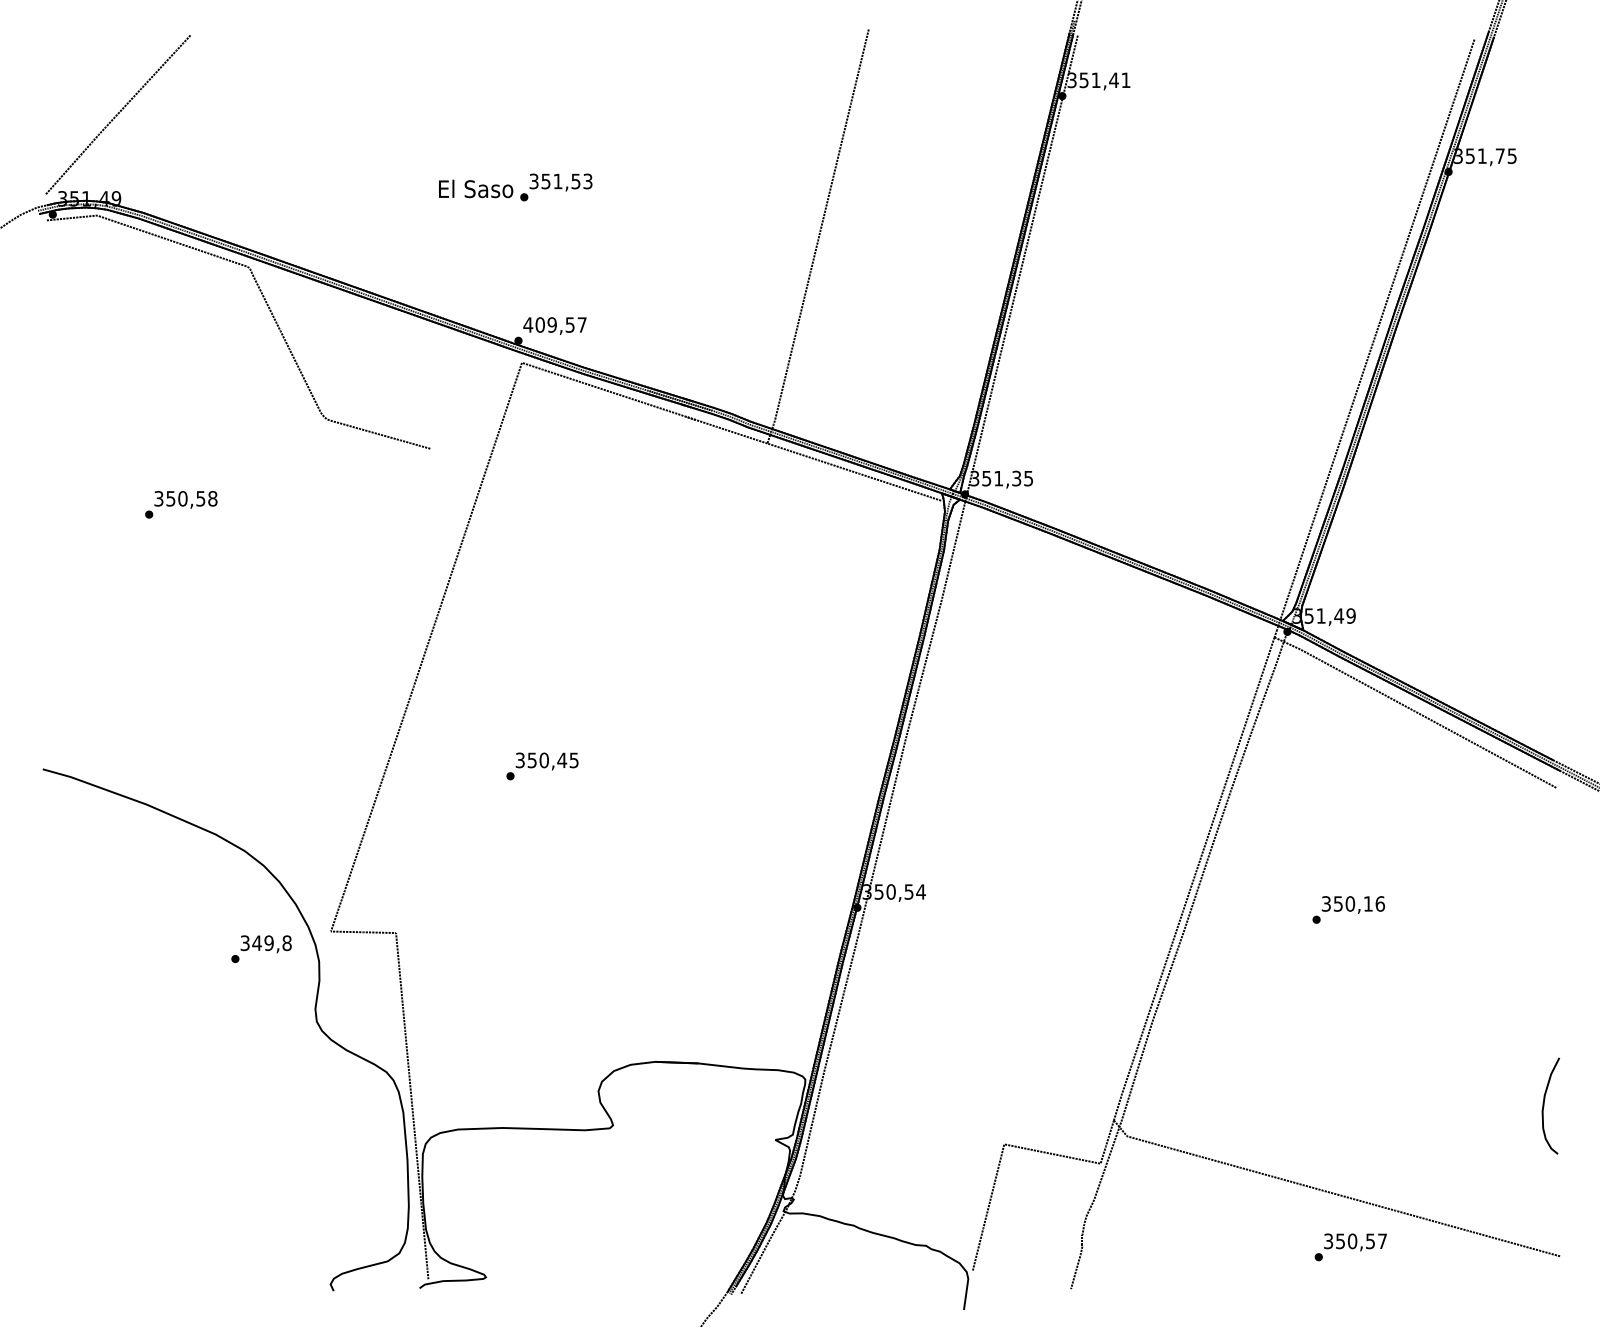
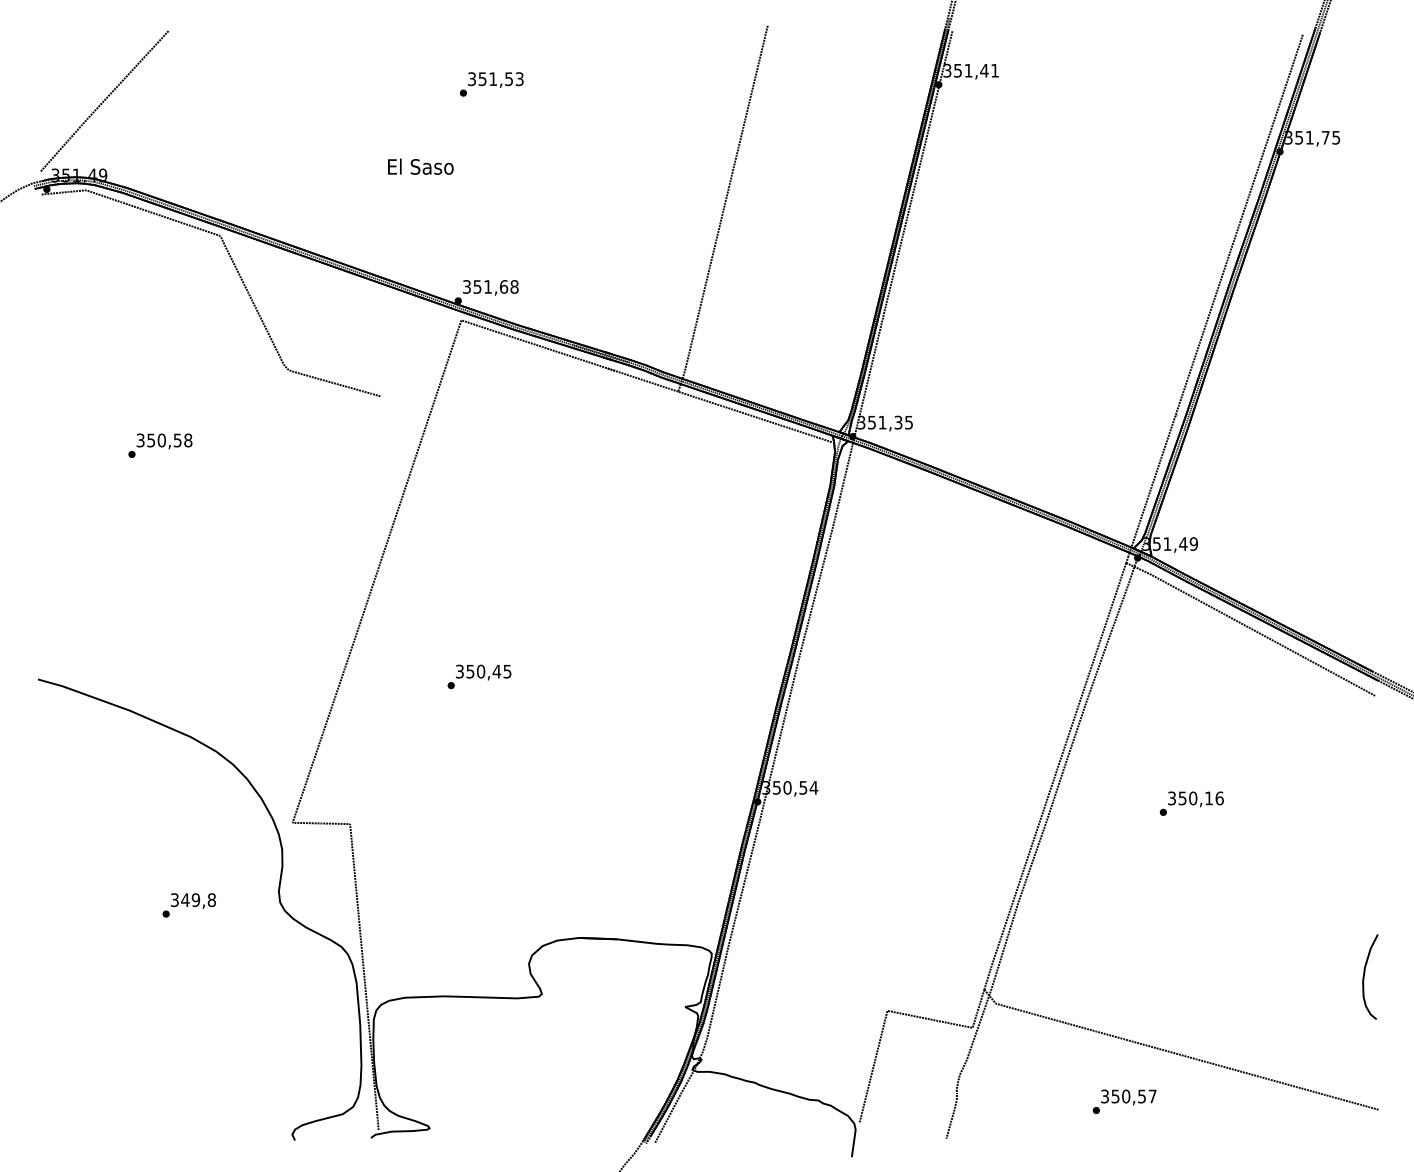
text: (556, 187) -> (491, 84), moved
text: (554, 324) -> (490, 286), 409,57 -> 351,68
text: (260, 949) -> (188, 905), moved
text: (1350, 1246) -> (1124, 1101), moved

